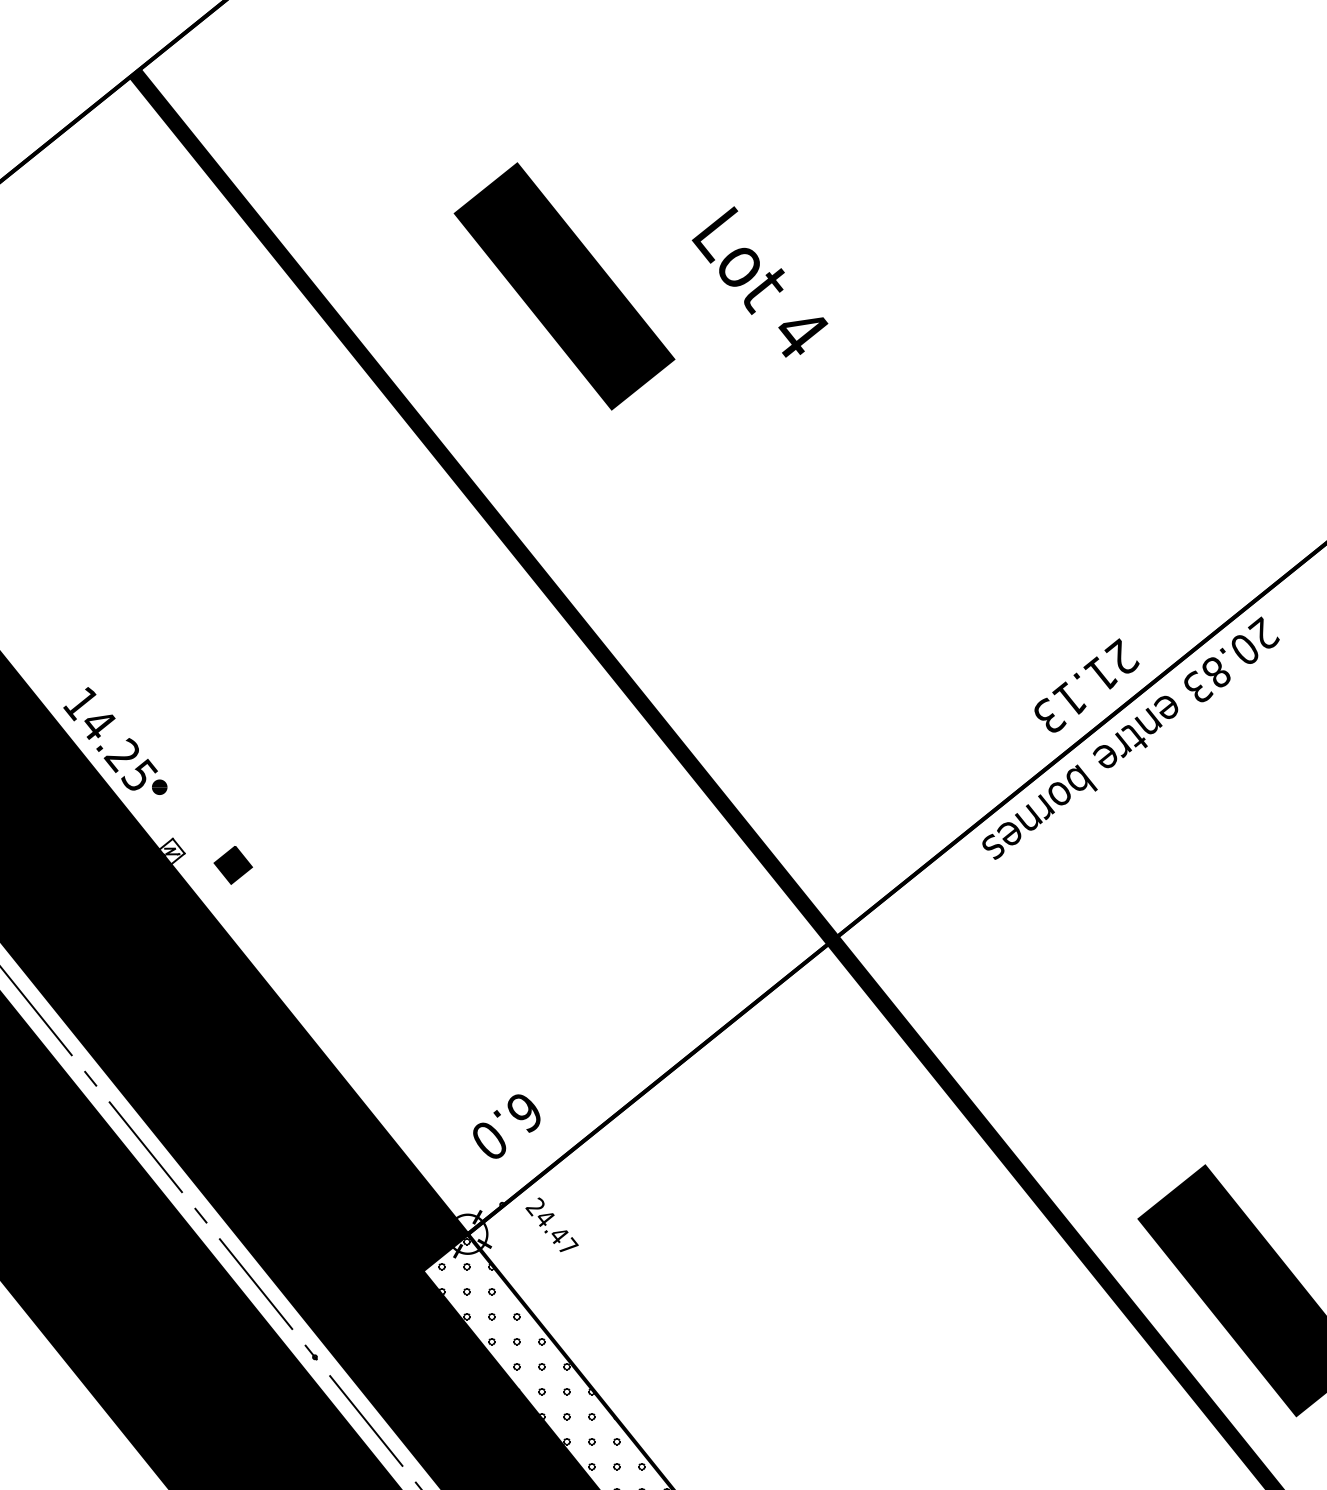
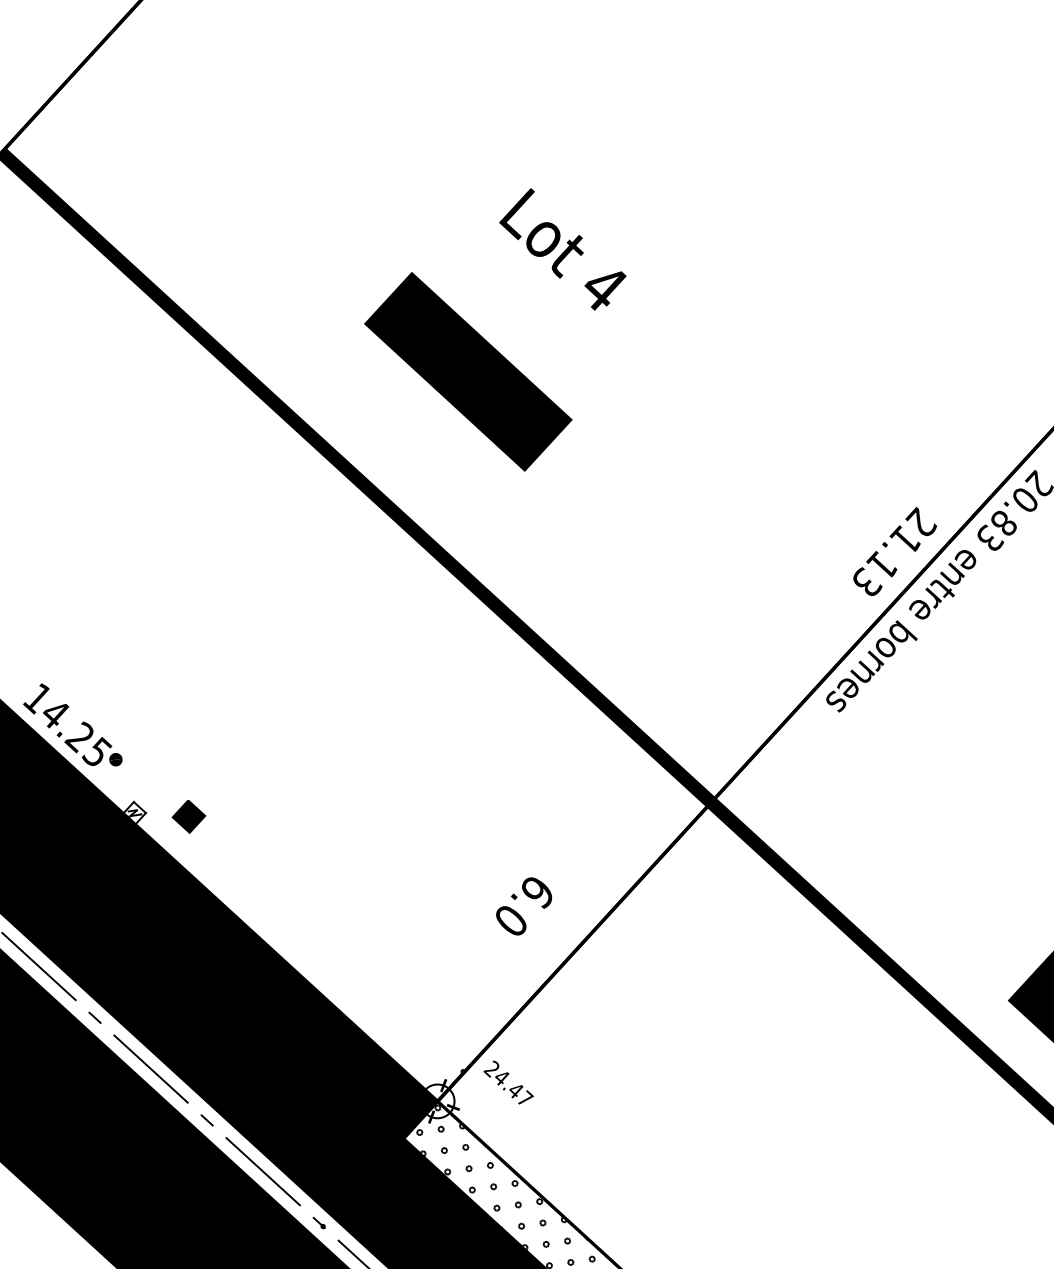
text: (564, 286) -> (468, 371), moved
text: (506, 1126) -> (523, 906), moved

